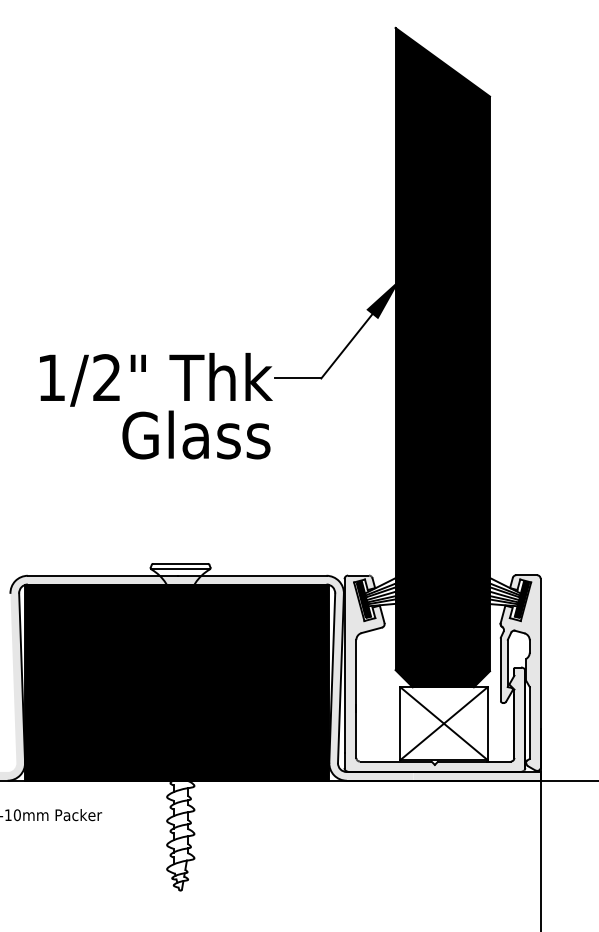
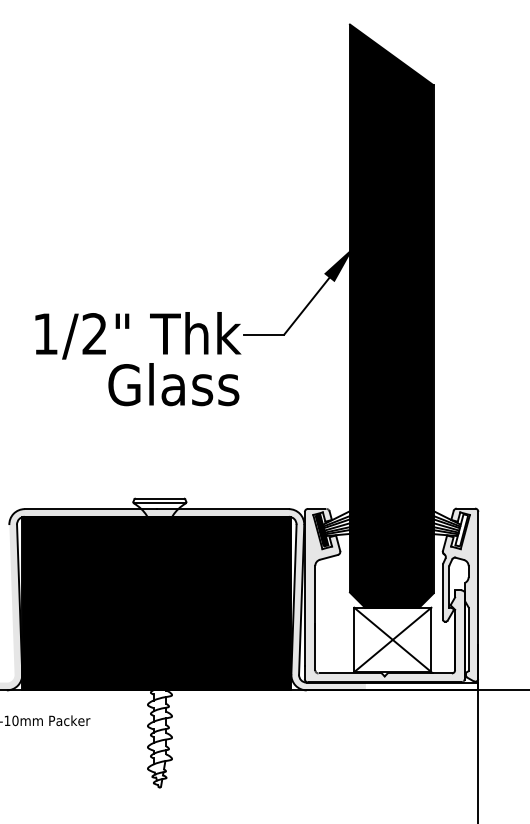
fill: (521, 599) -> (461, 530), removed
fill: (476, 776) -> (421, 686), removed

